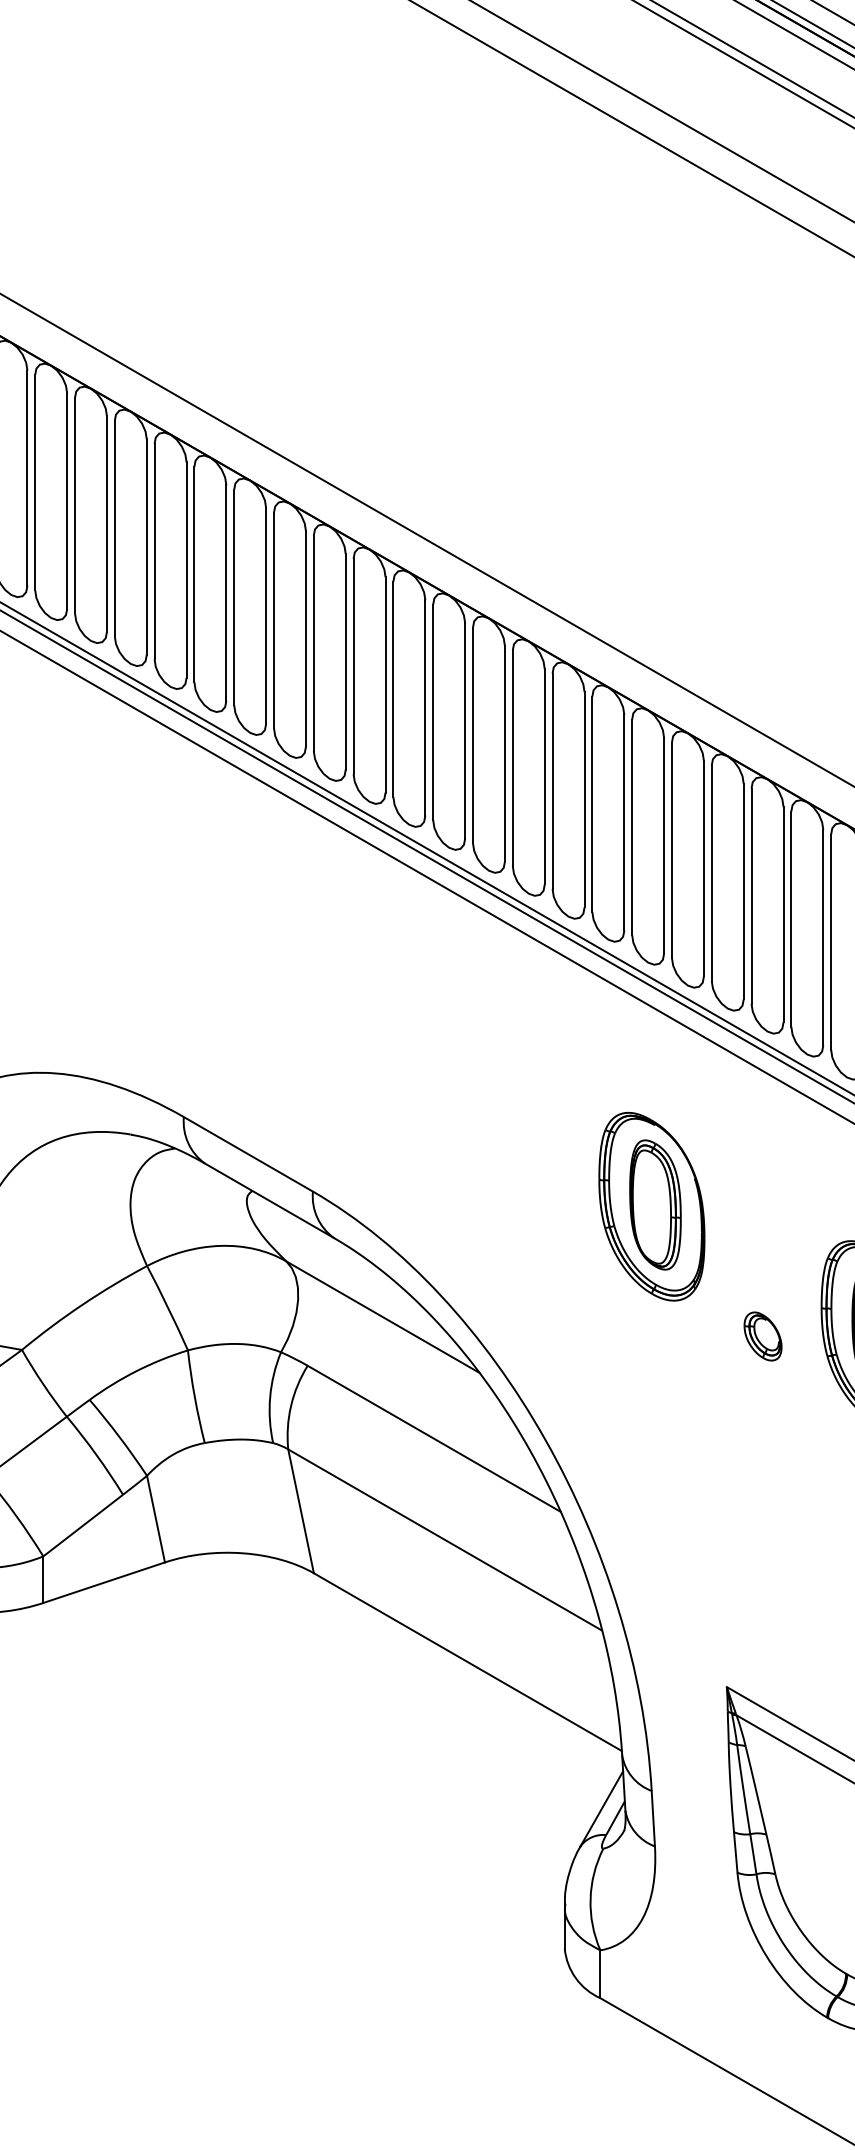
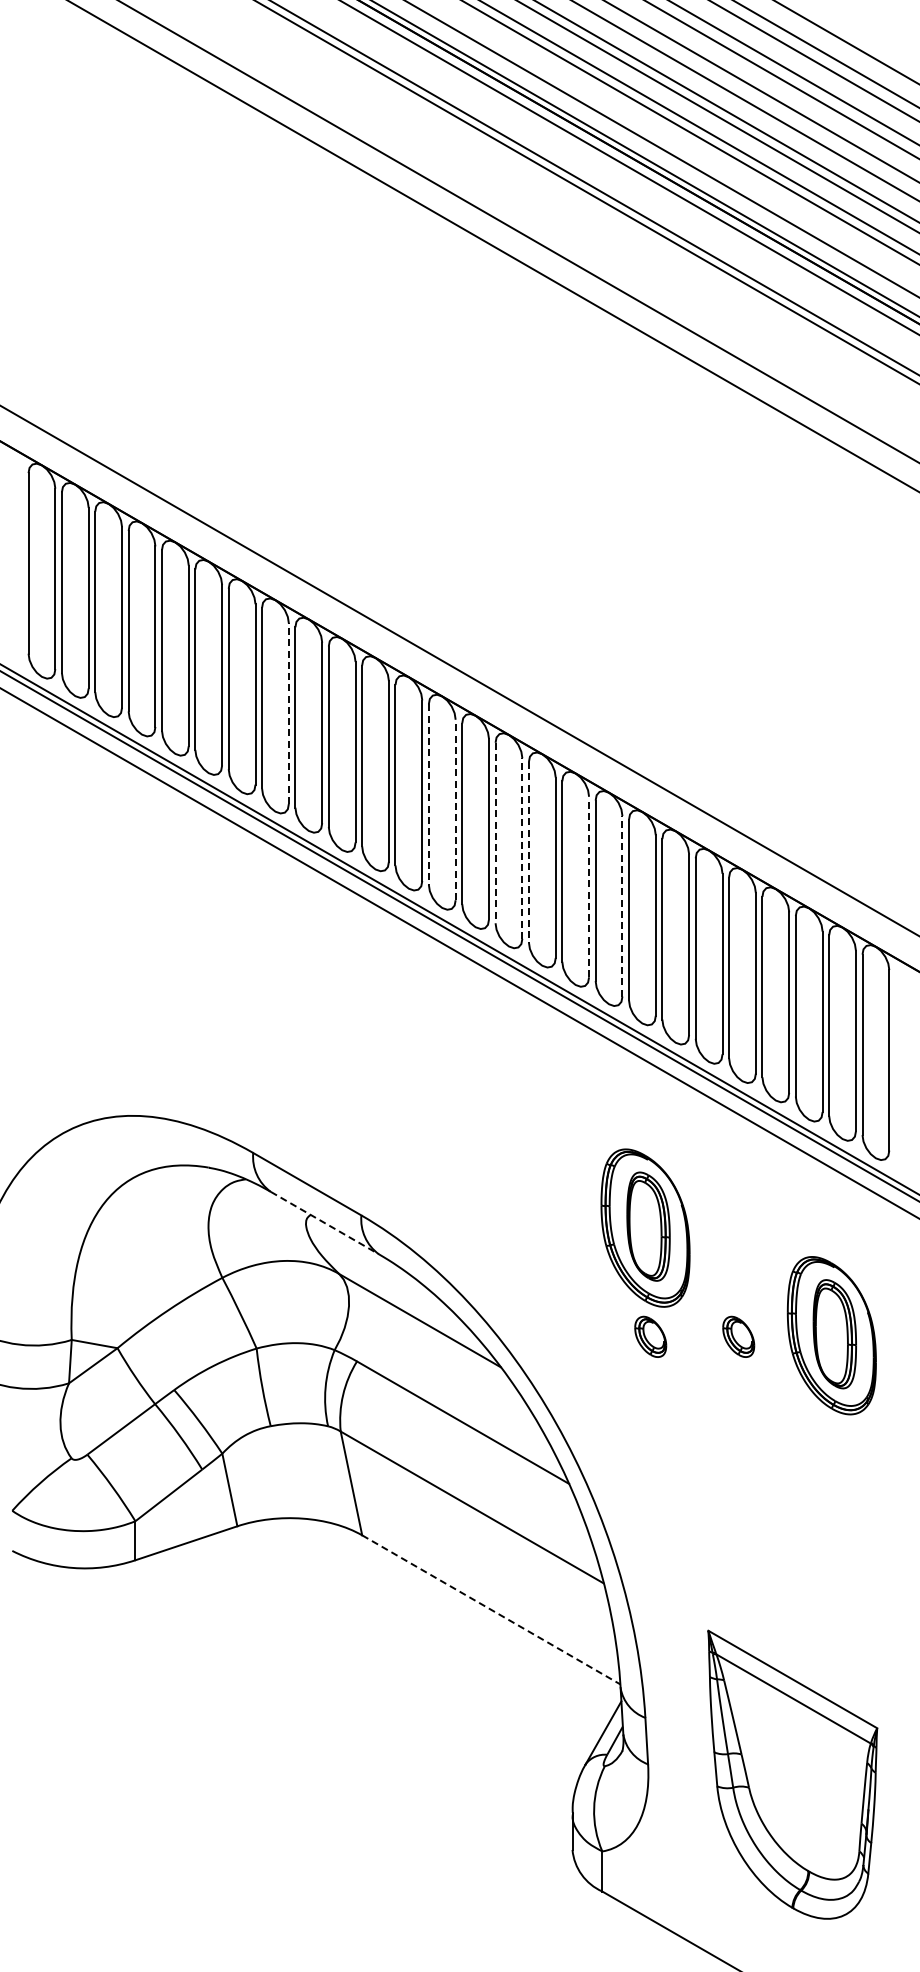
line: (225, 592) -> (288, 713), solid -> dashed
line: (392, 690) -> (428, 795), solid -> dashed
line: (425, 707) -> (455, 809), solid -> dashed
line: (472, 735) -> (495, 833), solid -> dashed
line: (505, 753) -> (522, 848), solid -> dashed
line: (512, 758) -> (528, 852), solid -> dashed
line: (585, 799) -> (589, 886), solid -> dashed
line: (624, 821) -> (622, 905), solid -> dashed
line: (270, 1201) -> (325, 1223), solid -> dashed
part: (657, 1336) -> (650, 1336), added
line: (468, 1662) -> (491, 1610), solid -> dashed

